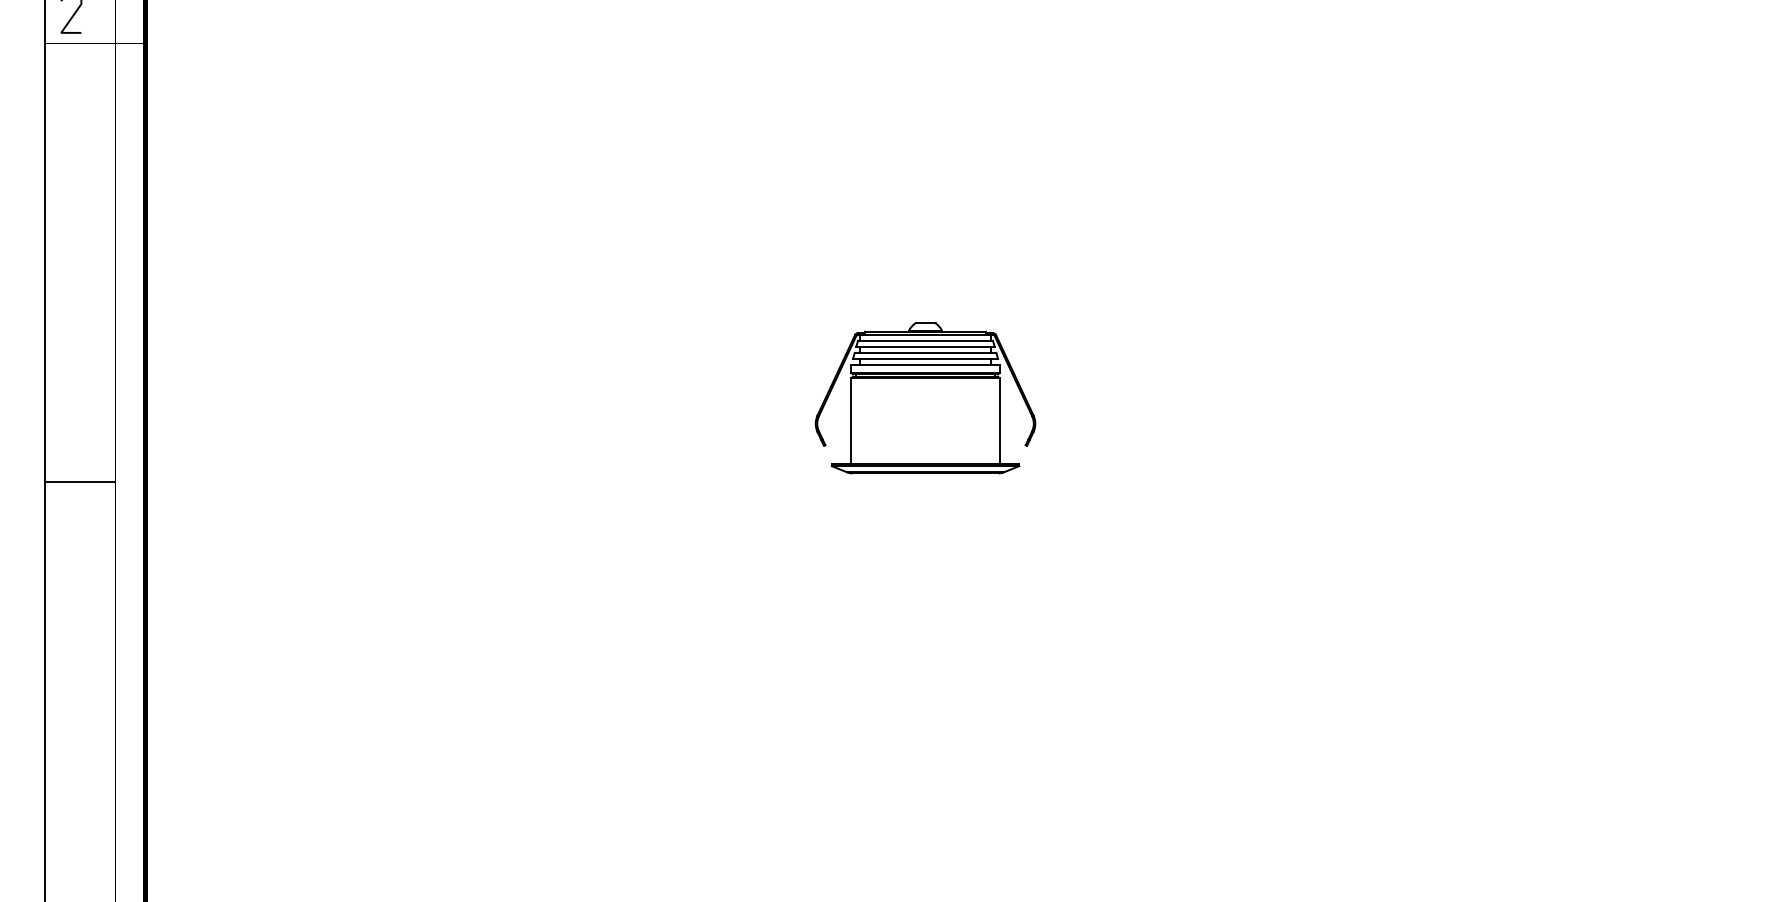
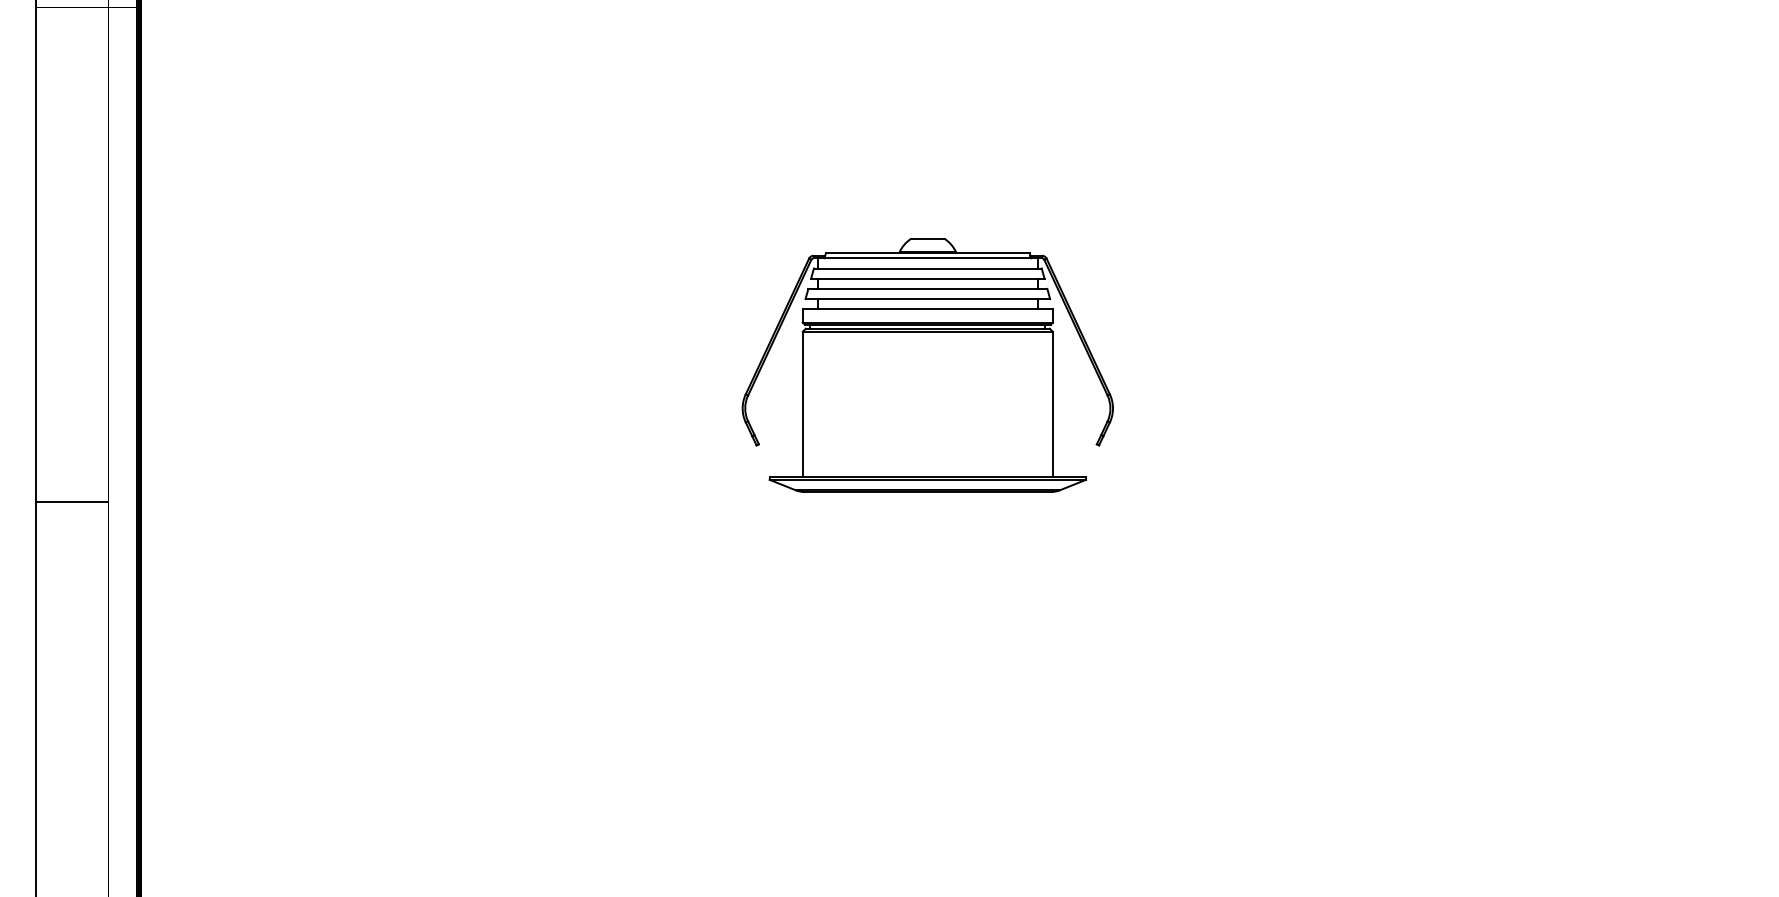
part: (925, 398) -> (927, 365), size x1.67
line: (79, 481) -> (71, 502), moved

